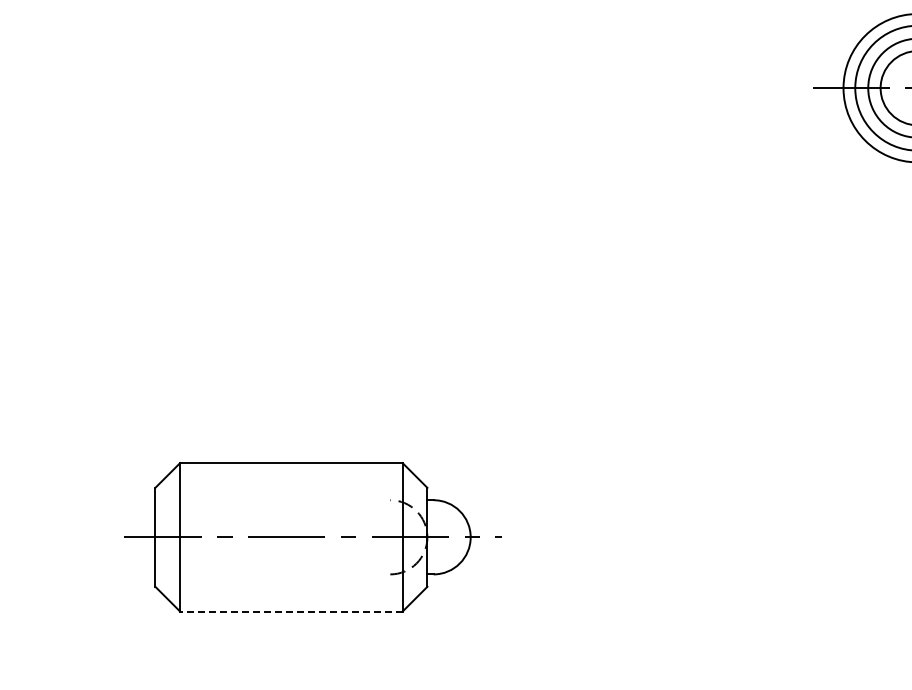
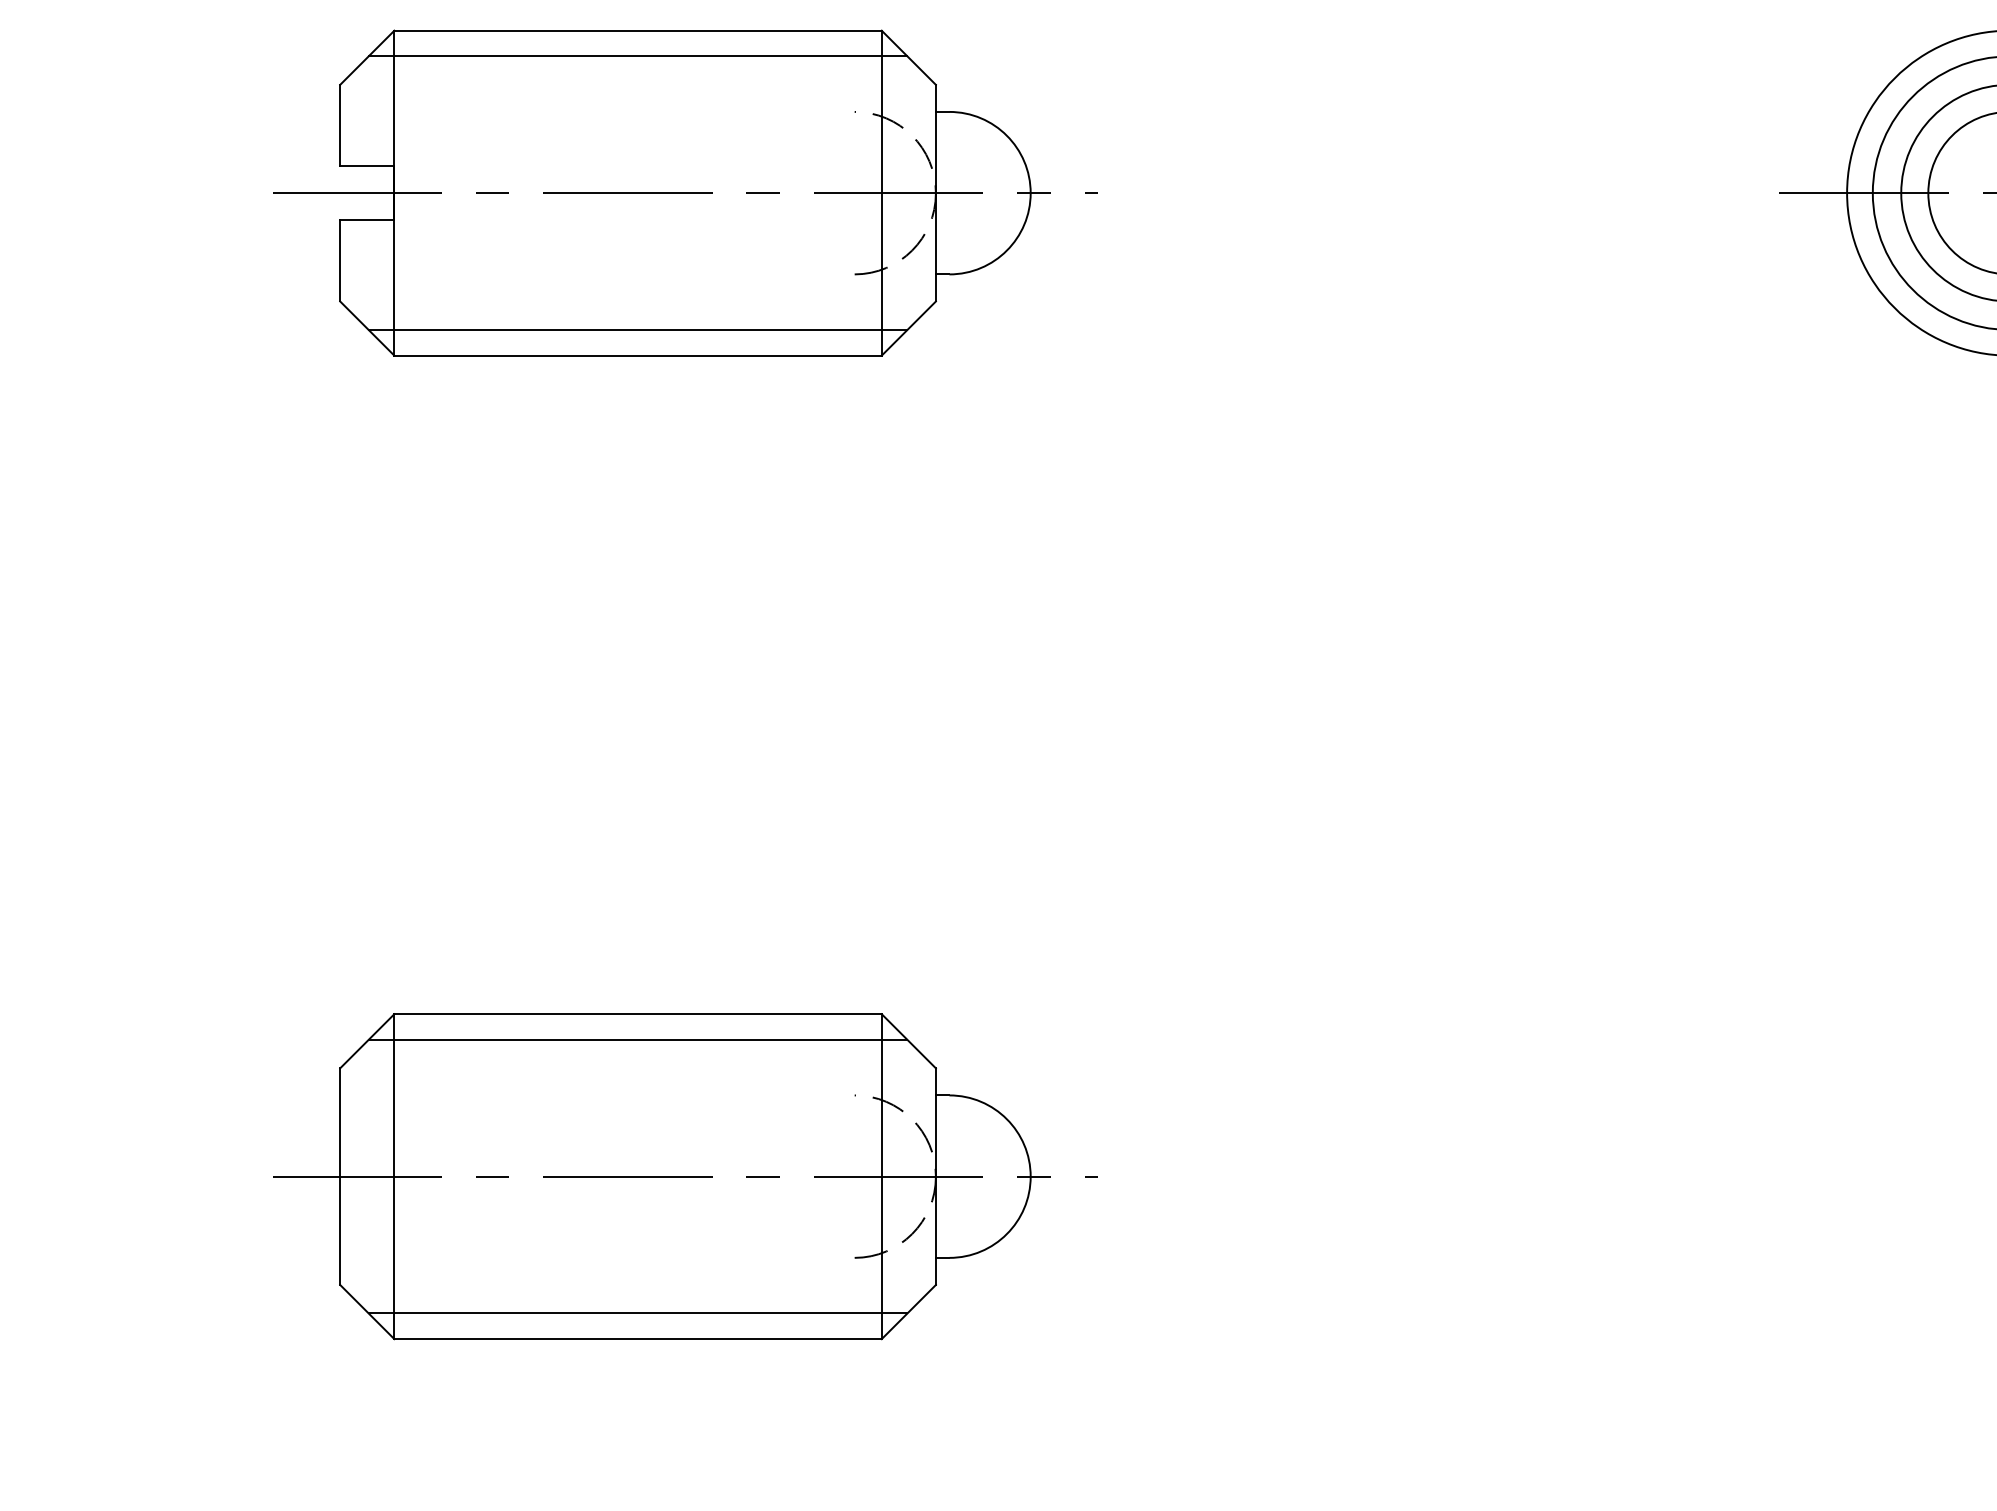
part: (312, 87) -> (684, 191), added
line: (291, 474) -> (638, 1039), added
line: (291, 599) -> (638, 1312), added
line: (290, 611) -> (636, 1339), dashed -> solid

